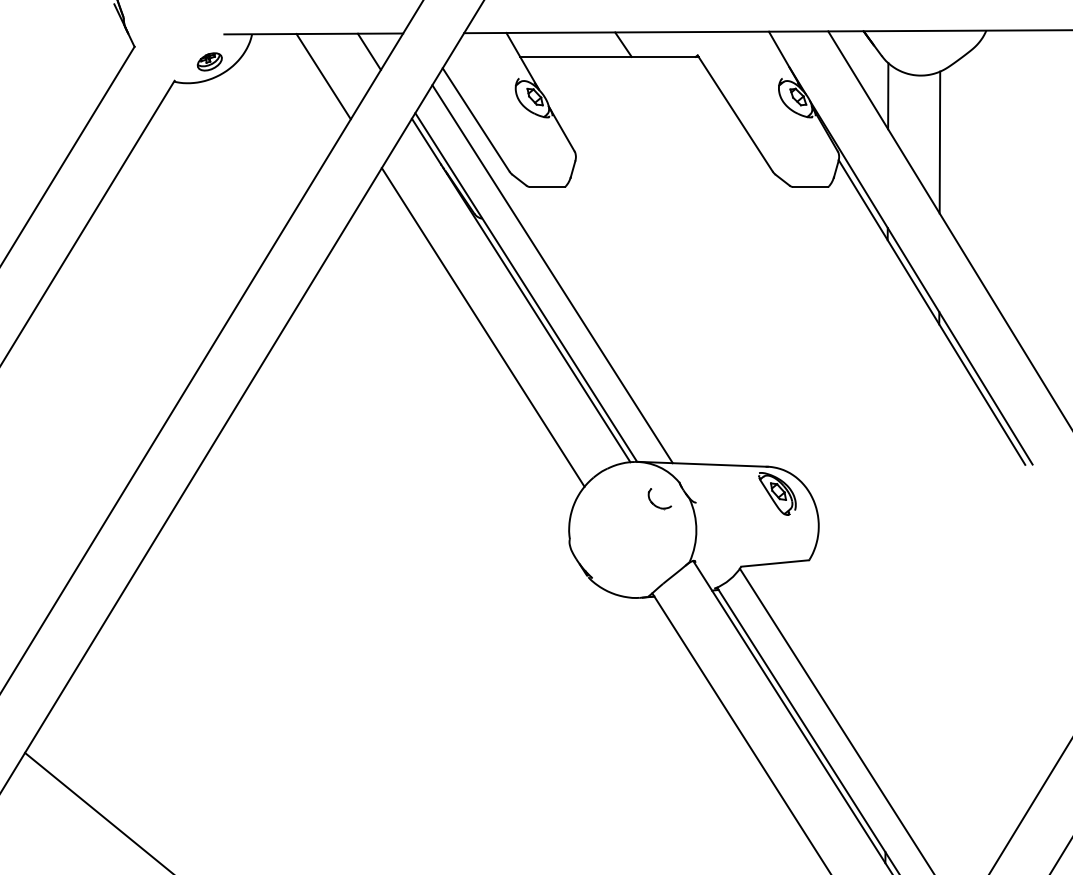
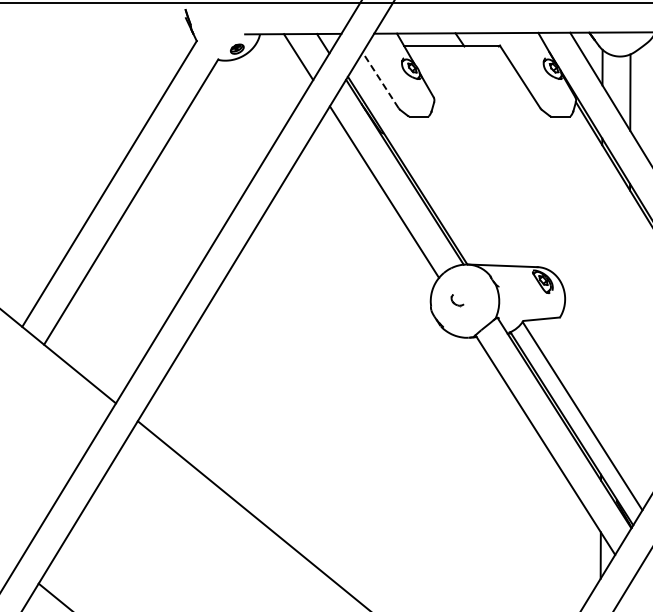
line: (475, 118) -> (380, 79), solid -> dashed
line: (551, 274) -> (421, 163), removed
part: (659, 498) -> (457, 300), moved

